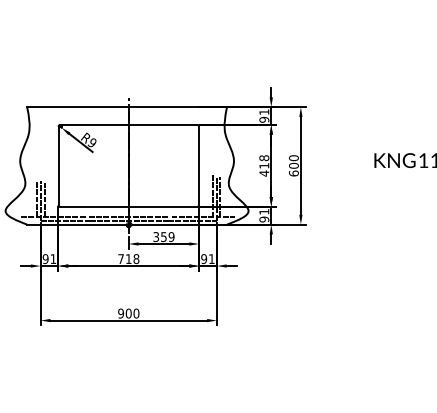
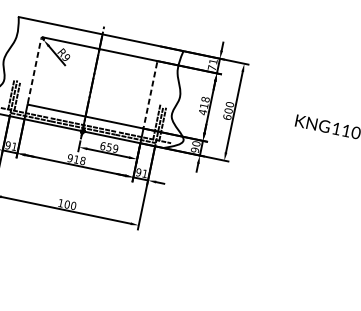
text: (264, 119) -> (212, 67), 91 -> 71
line: (58, 165) -> (34, 70), solid -> dashed
line: (199, 166) -> (150, 95), solid -> dashed
text: (264, 211) -> (196, 143), 91 -> 90
text: (156, 236) -> (103, 145), 359 -> 659
text: (120, 259) -> (69, 158), 718 -> 918
text: (121, 313) -> (61, 203), 900 -> 100

